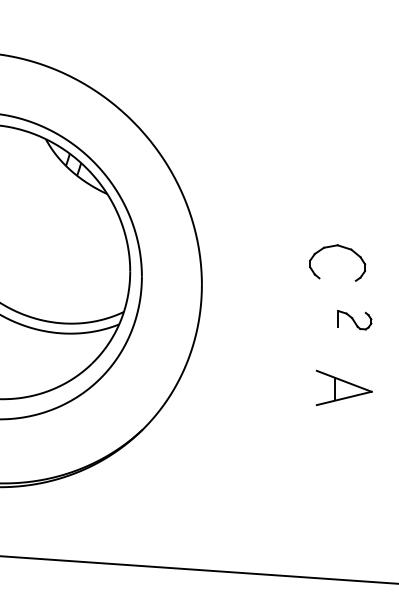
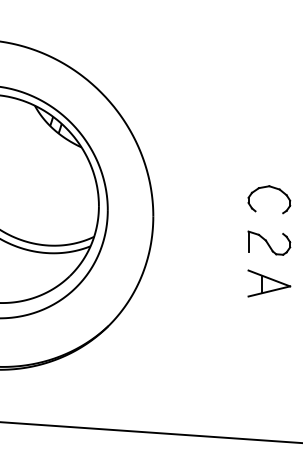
part: (341, 248) -> (272, 188), moved
part: (355, 319) -> (269, 242), size x1.67
part: (344, 387) -> (269, 283), moved

